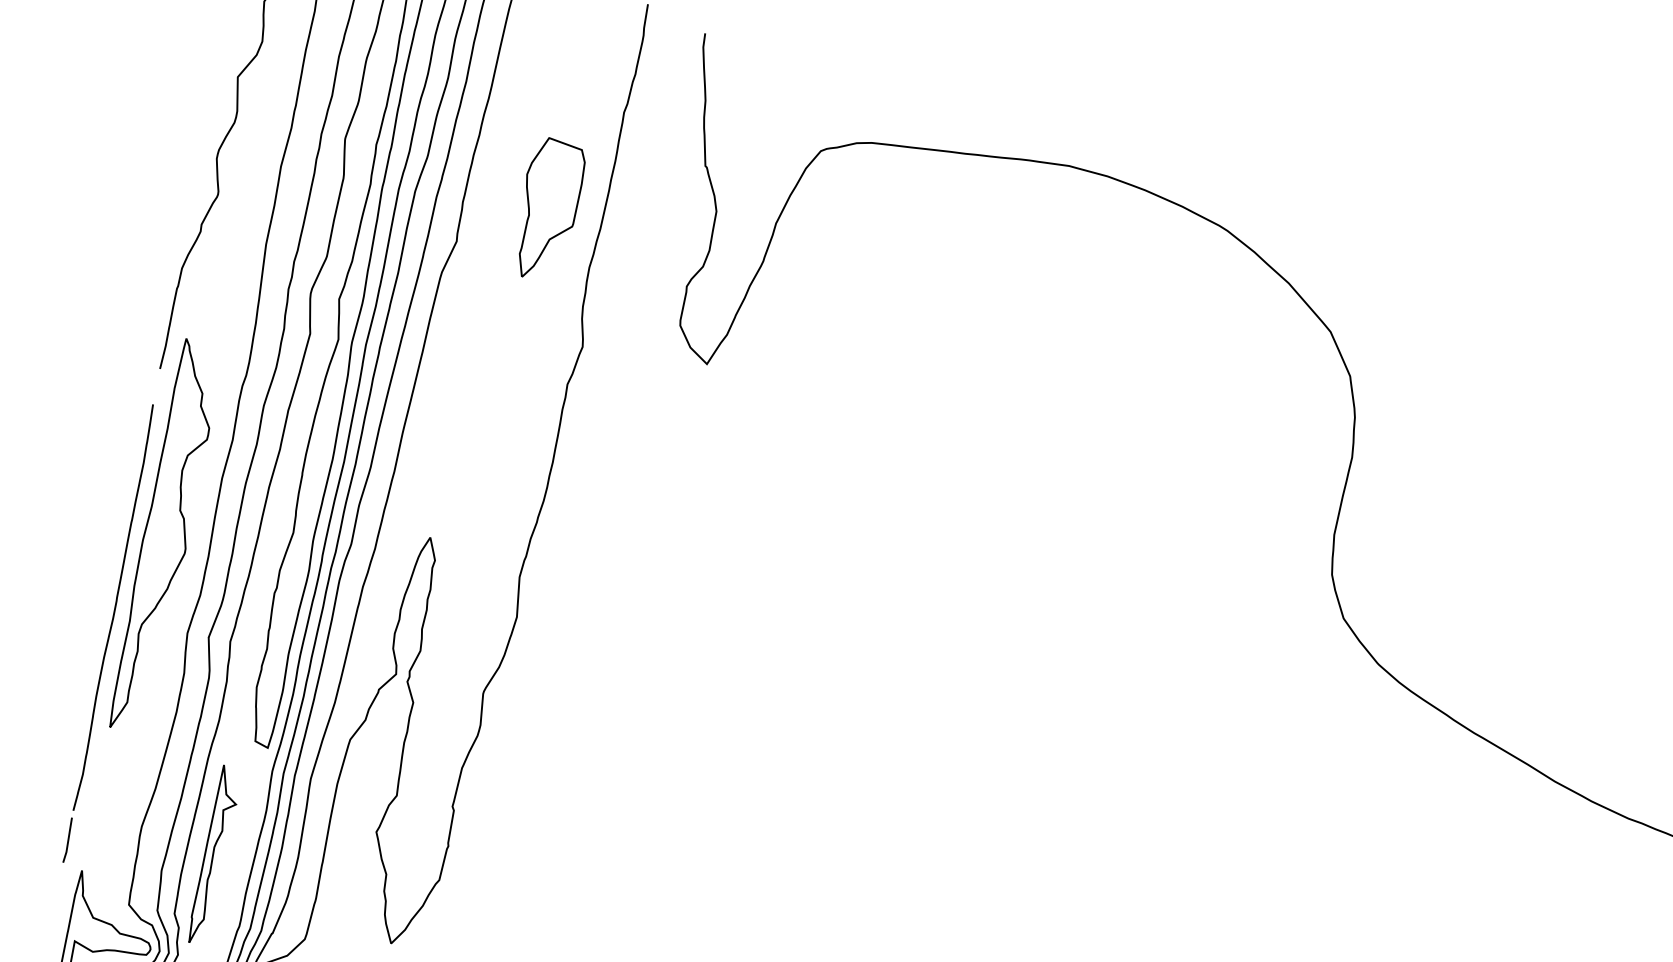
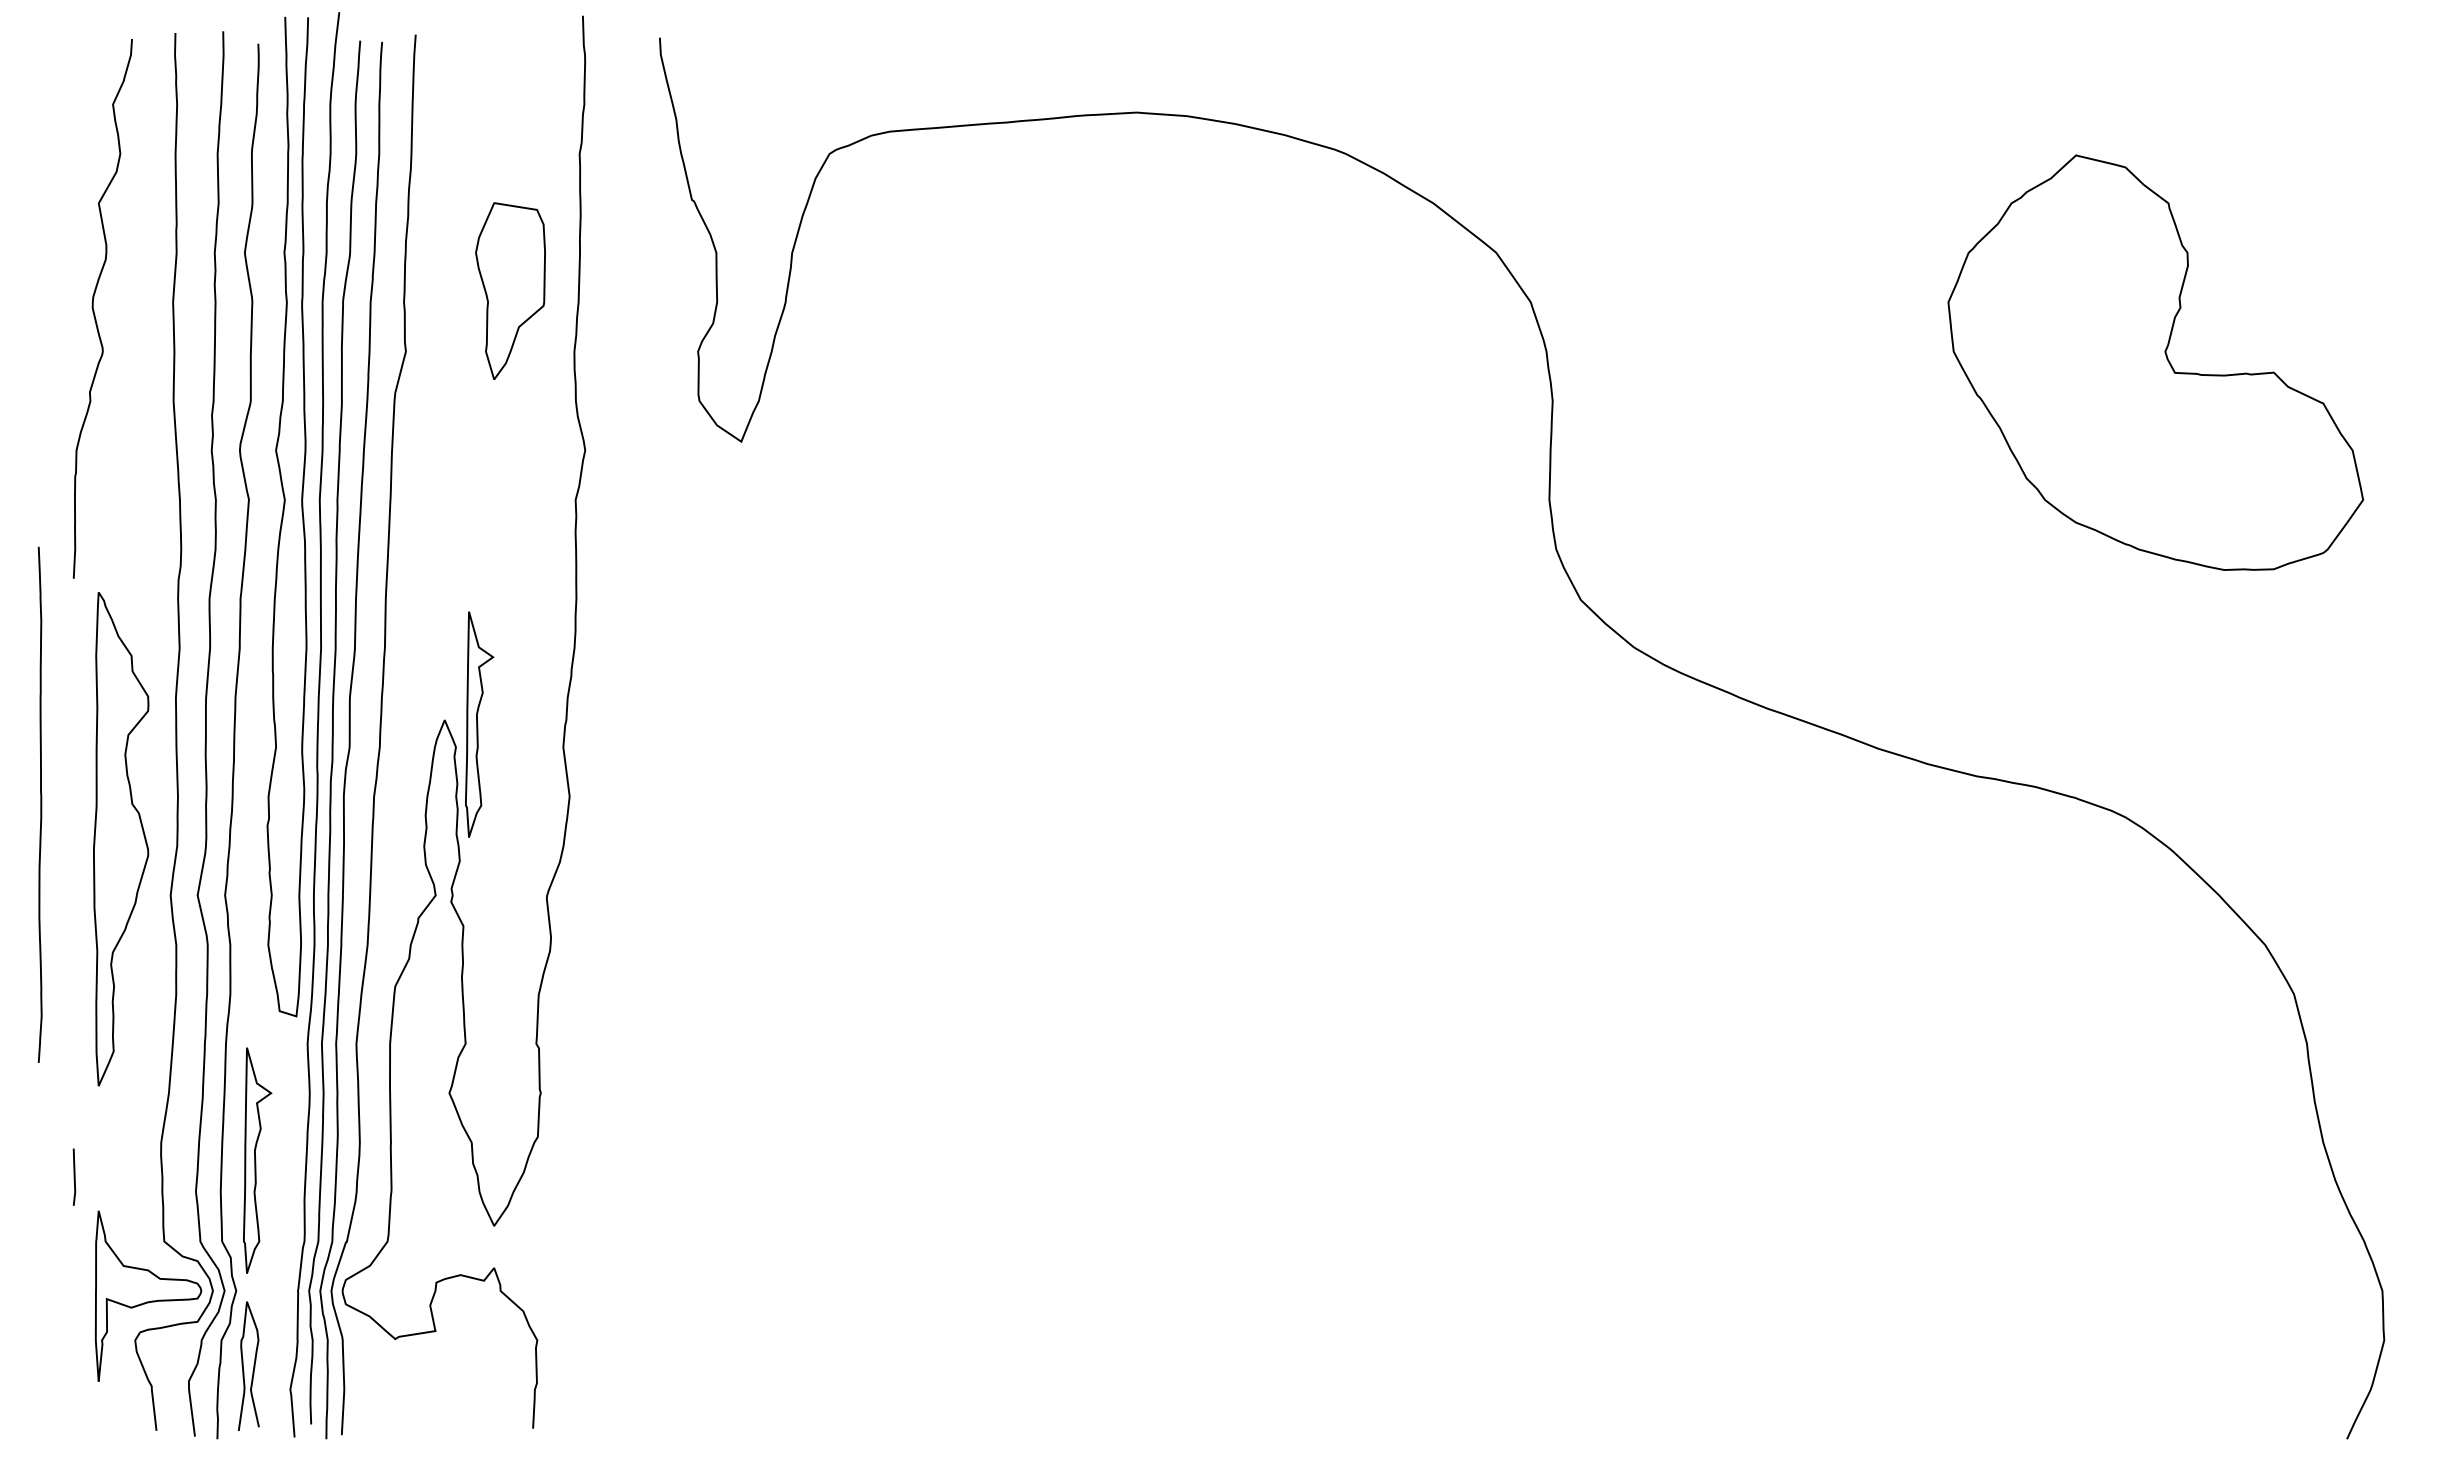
part: (166, 536) -> (121, 839), moved
part: (457, 546) -> (479, 724), added
curve: (114, 607) -> (40, 804), moved

